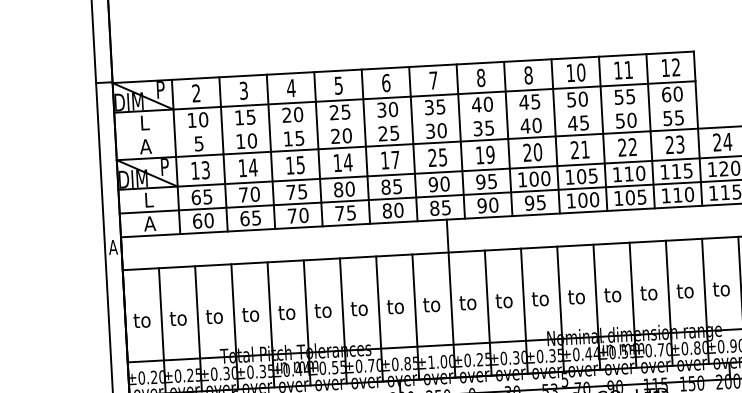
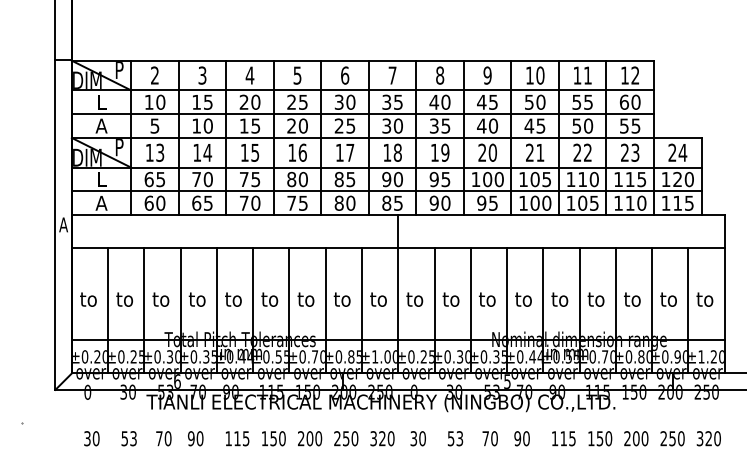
text: (528, 75) -> (487, 75), 8 -> 9
line: (405, 121) -> (362, 114), added
text: (437, 157) -> (392, 152), 25 -> 18
text: (347, 162) -> (302, 152), 14 -> 16

